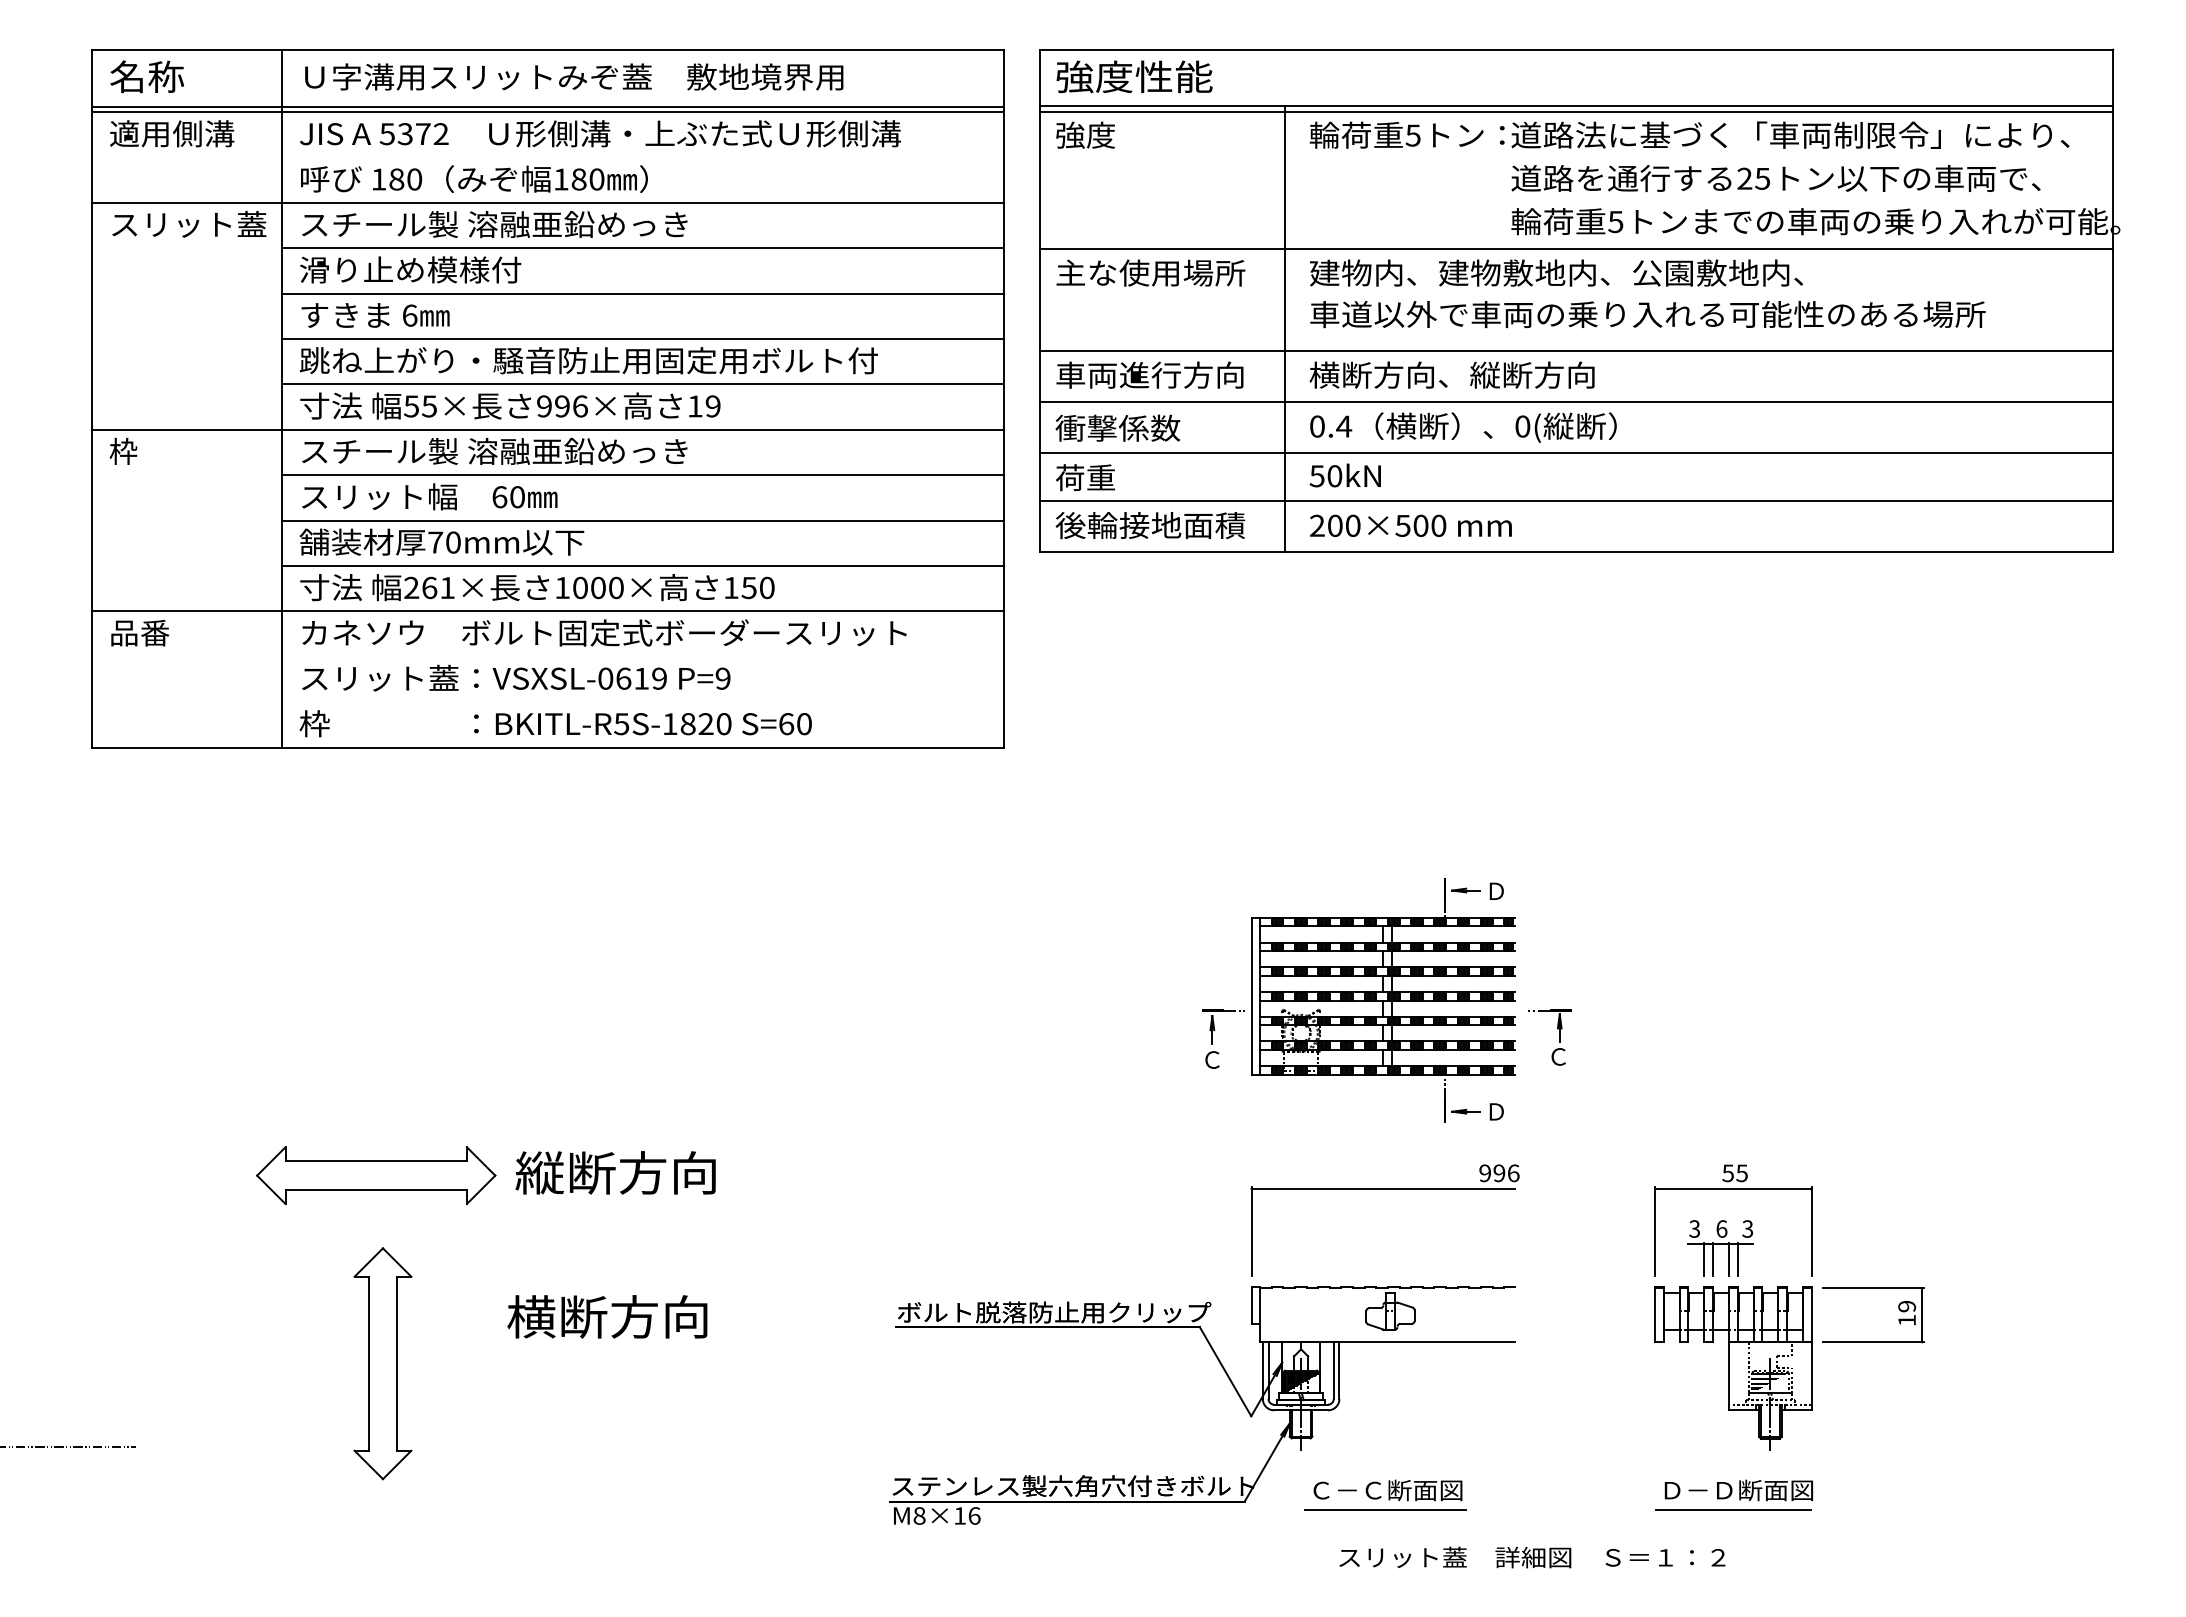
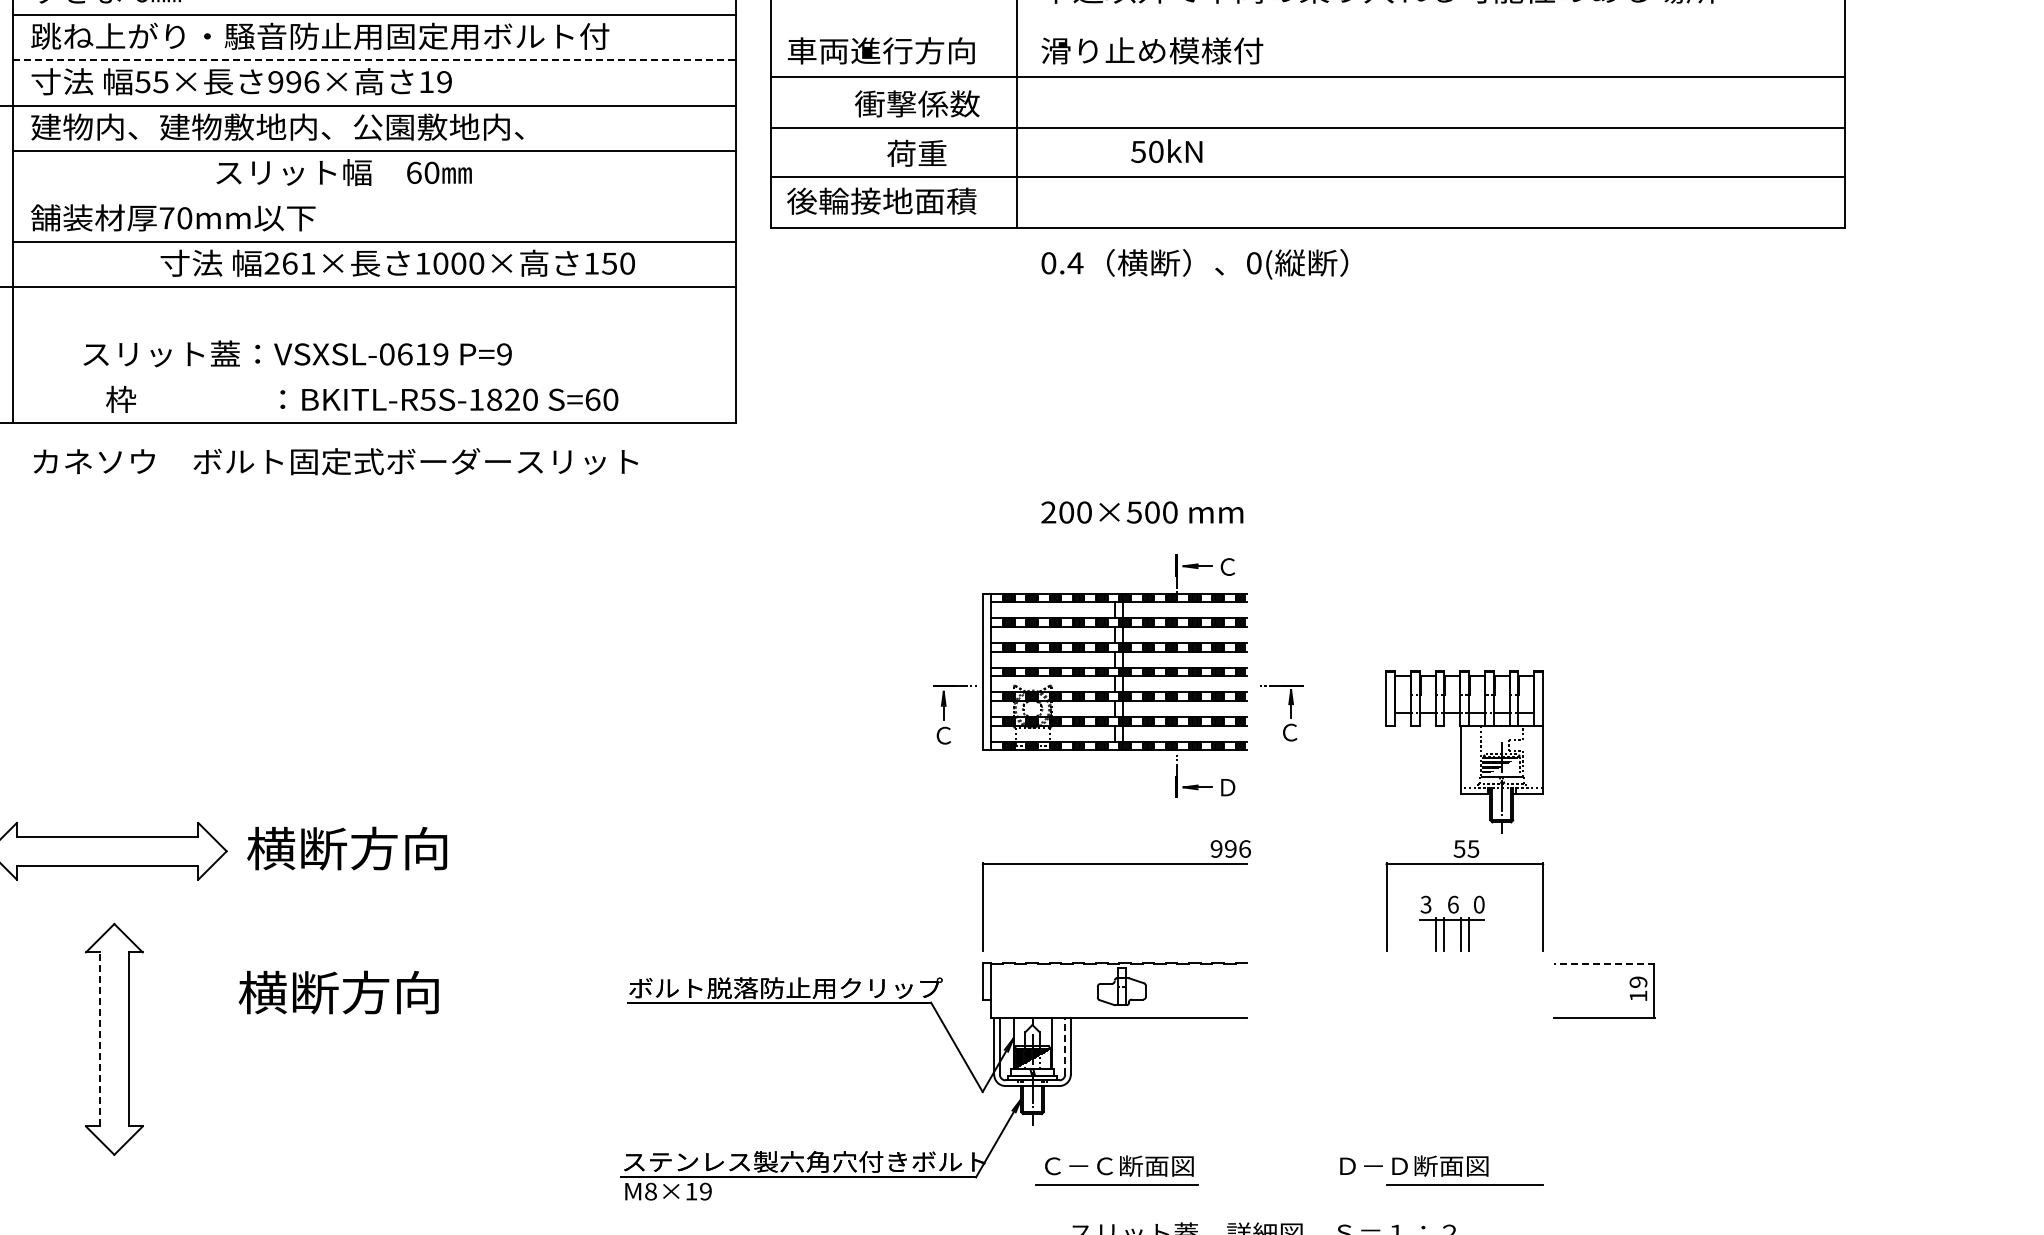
line: (1576, 350) -> (1307, 26), removed
text: (1451, 374) -> (1182, 50), 横断方向、縦断方向 -> 滑り止め模様付
line: (643, 384) -> (374, 60), solid -> dashed
text: (1117, 427) -> (916, 103), moved
text: (1463, 427) -> (1194, 264), moved
text: (545, 450) -> (276, 126), スチール製 溶融亜鉛めっき -> 建物内、建物敷地内、公園敷地内、
text: (1344, 475) -> (1165, 151), moved
text: (1085, 477) -> (916, 153), moved
text: (429, 496) -> (343, 172), moved
line: (642, 520) -> (373, 196), removed
text: (1410, 525) -> (1141, 512), moved
text: (537, 587) -> (397, 263), moved
text: (604, 632) -> (335, 461), moved
text: (516, 677) -> (297, 353), moved
text: (555, 723) -> (361, 399), moved
text: (1496, 891) -> (1227, 567), Ｄ -> Ｃ
text: (539, 1172) -> (270, 848), 縦断方向 -> 横断方向
text: (1747, 1228) -> (1478, 904), 3 -> 0
line: (1873, 1288) -> (1604, 964), solid -> dashed
line: (368, 1363) -> (99, 1039), solid -> dashed
part: (1733, 1368) -> (1464, 752), moved
line: (1333, 1370) -> (1064, 1046), solid -> dashed
text: (1738, 1490) -> (1413, 1166), moved
text: (974, 1515) -> (705, 1191), M8×16 -> M8×19

